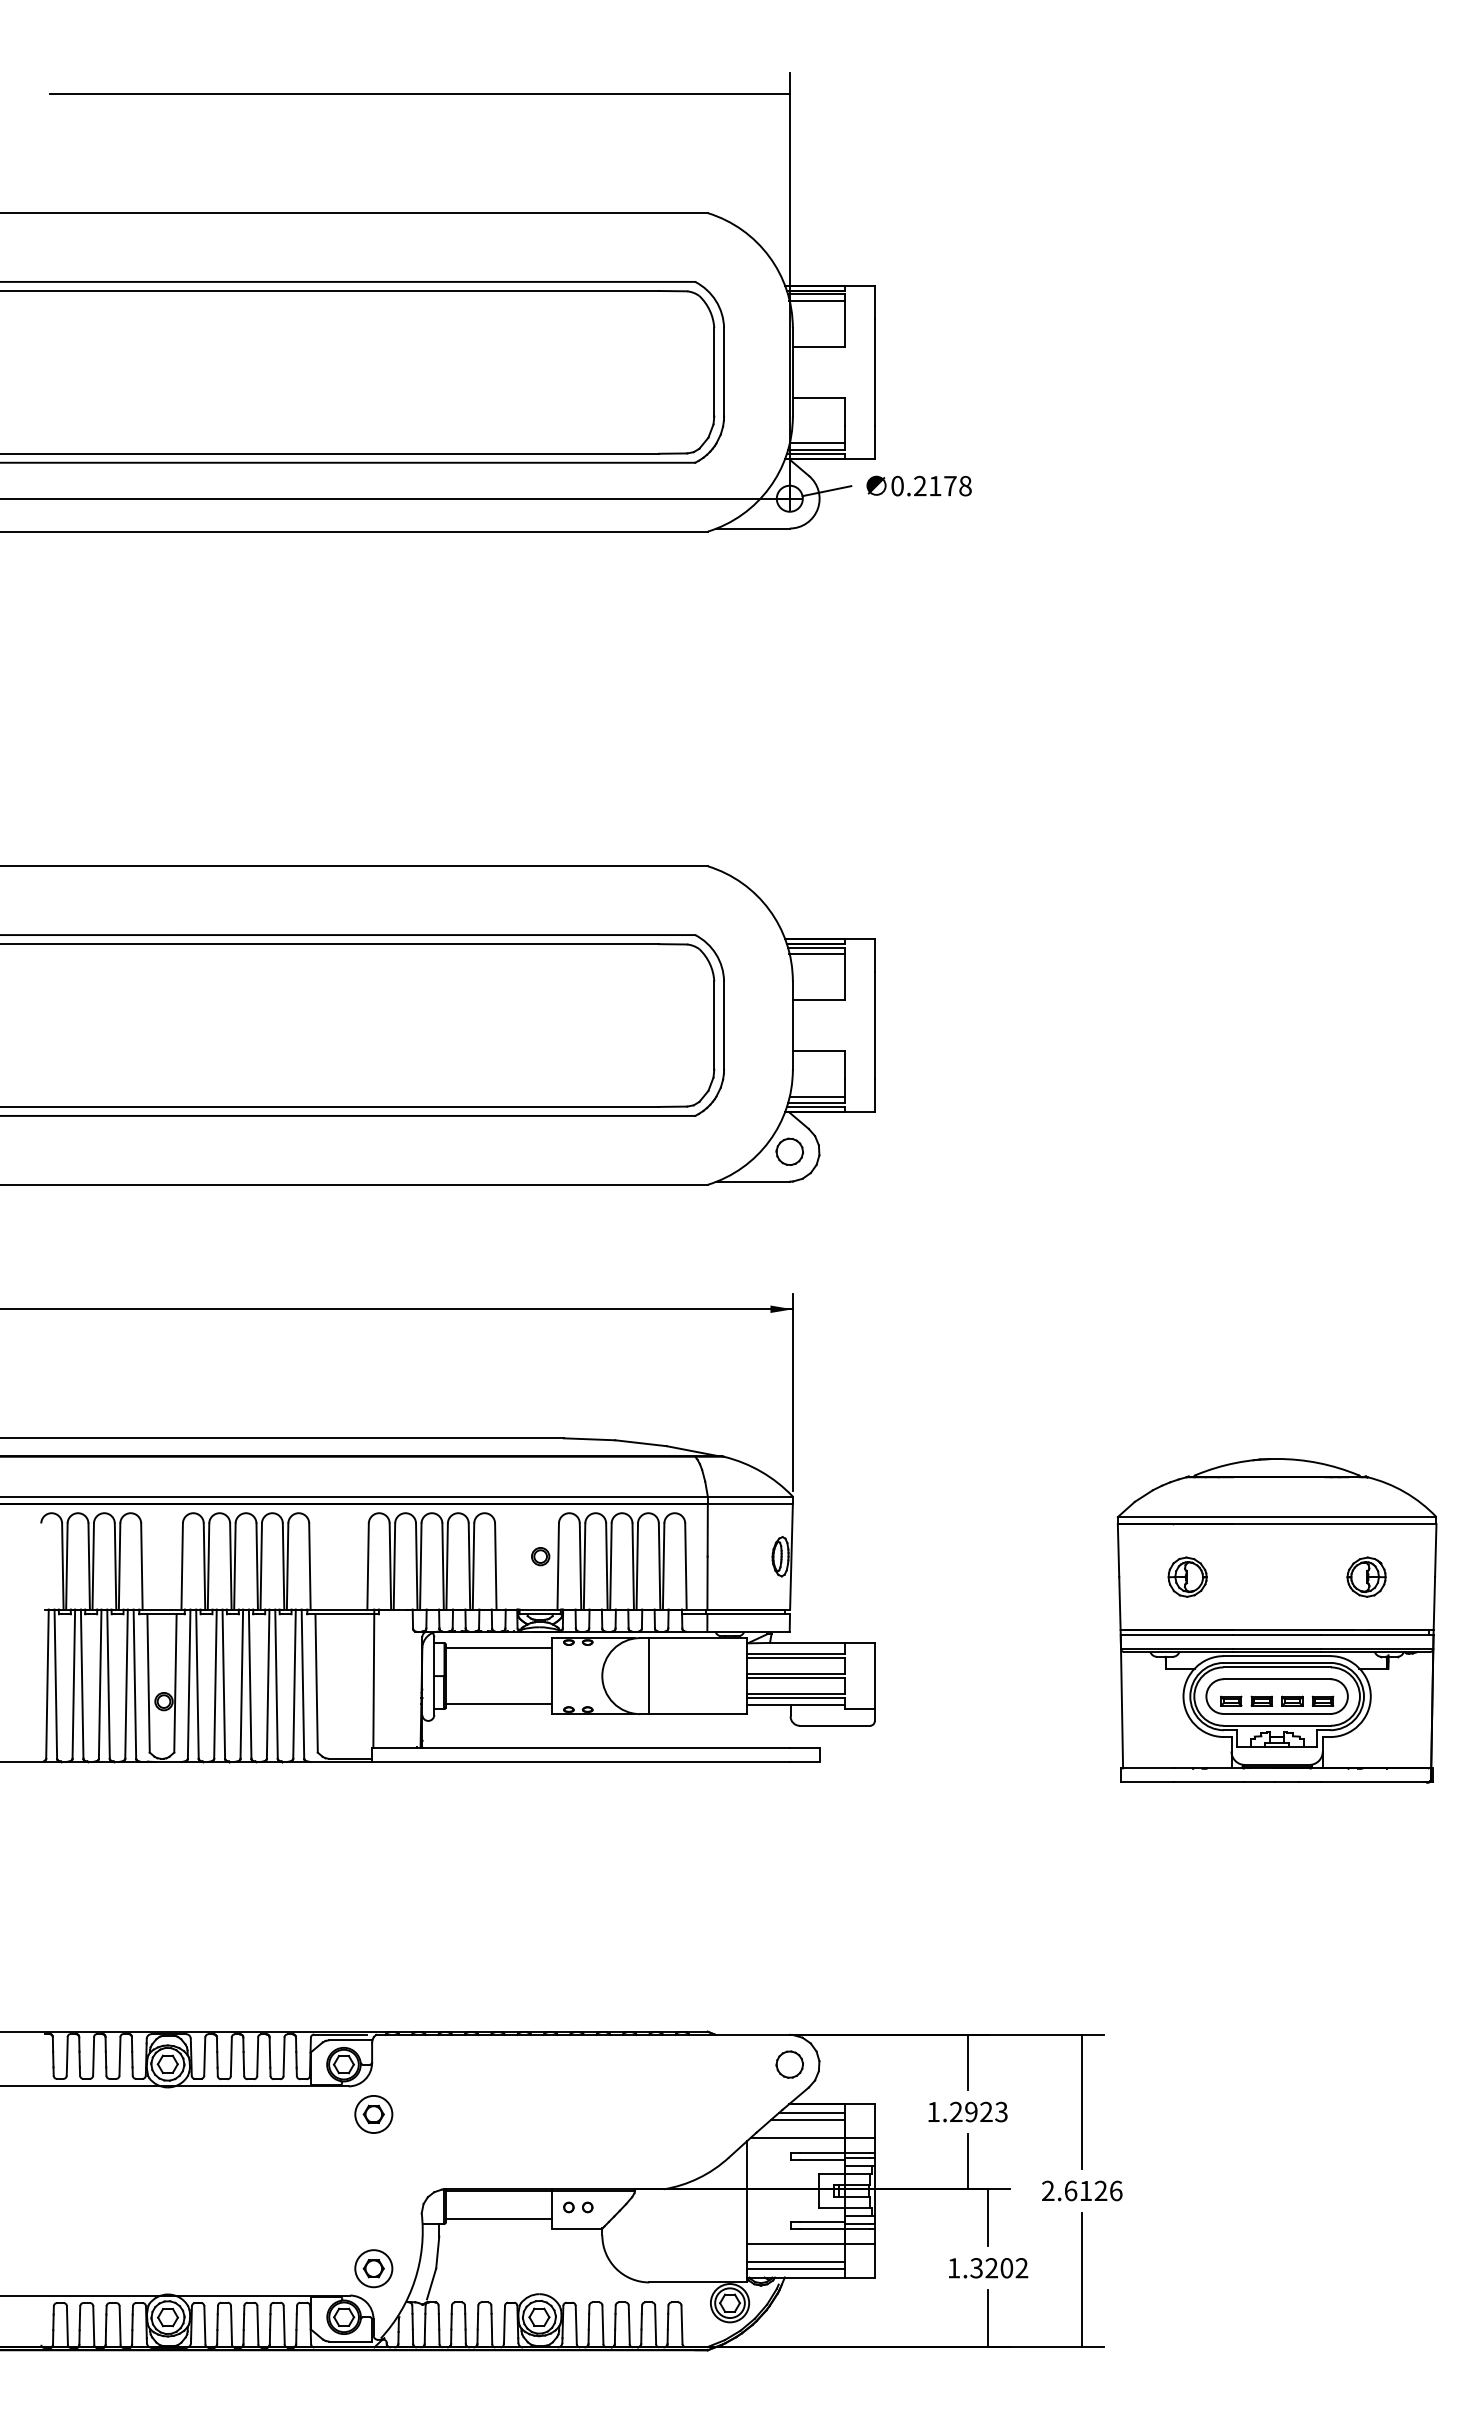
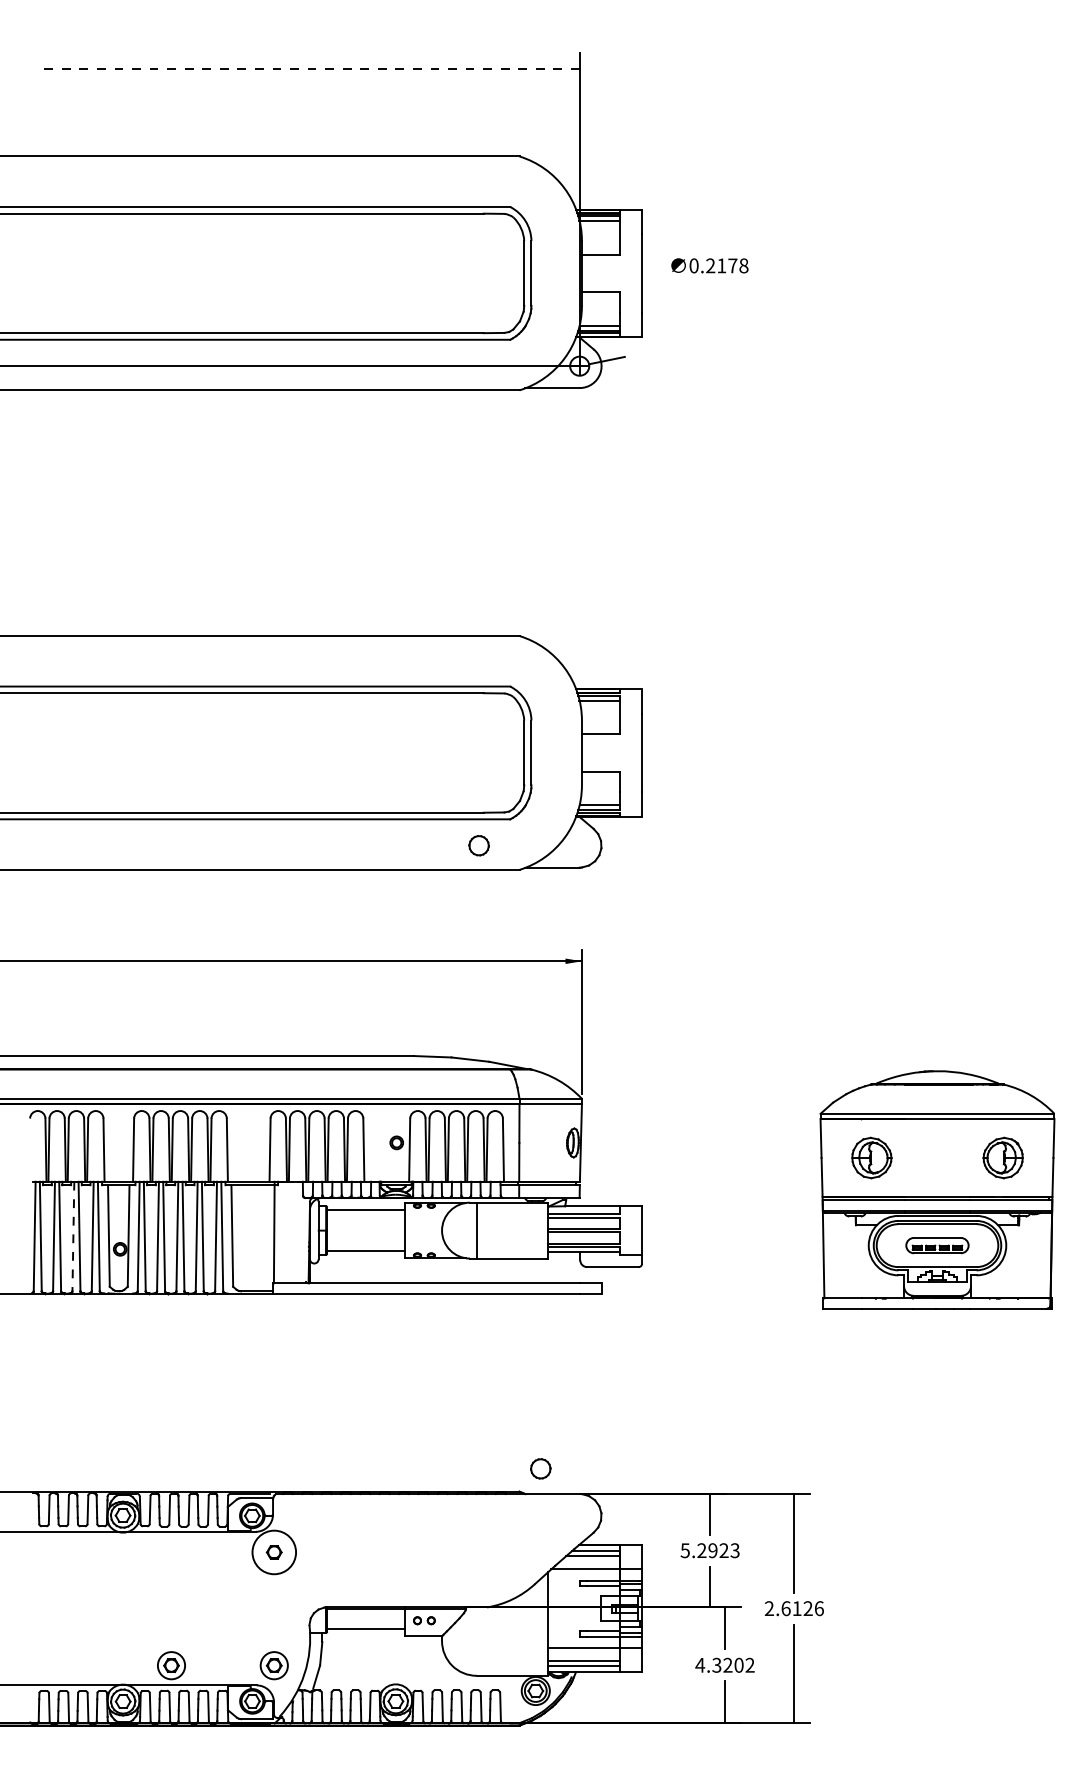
line: (420, 94) -> (308, 69), solid -> dashed
text: (918, 485) -> (709, 265), moved
part: (789, 1151) -> (478, 845), moved
part: (1187, 1576) -> (871, 1157), size x1.4
part: (1366, 1576) -> (1003, 1157), size x1.4
line: (100, 1684) -> (73, 1236), solid -> dashed
part: (1276, 1696) -> (937, 1245), size x0.6
part: (789, 2064) -> (540, 1468), moved
text: (933, 2112) -> (685, 1551), 1.2923 -> 5.2923
circle: (373, 2114) -> (274, 1552), size x1.6
part: (233, 2268) -> (171, 1665), added
text: (953, 2268) -> (699, 1665), 1.3202 -> 4.3202

